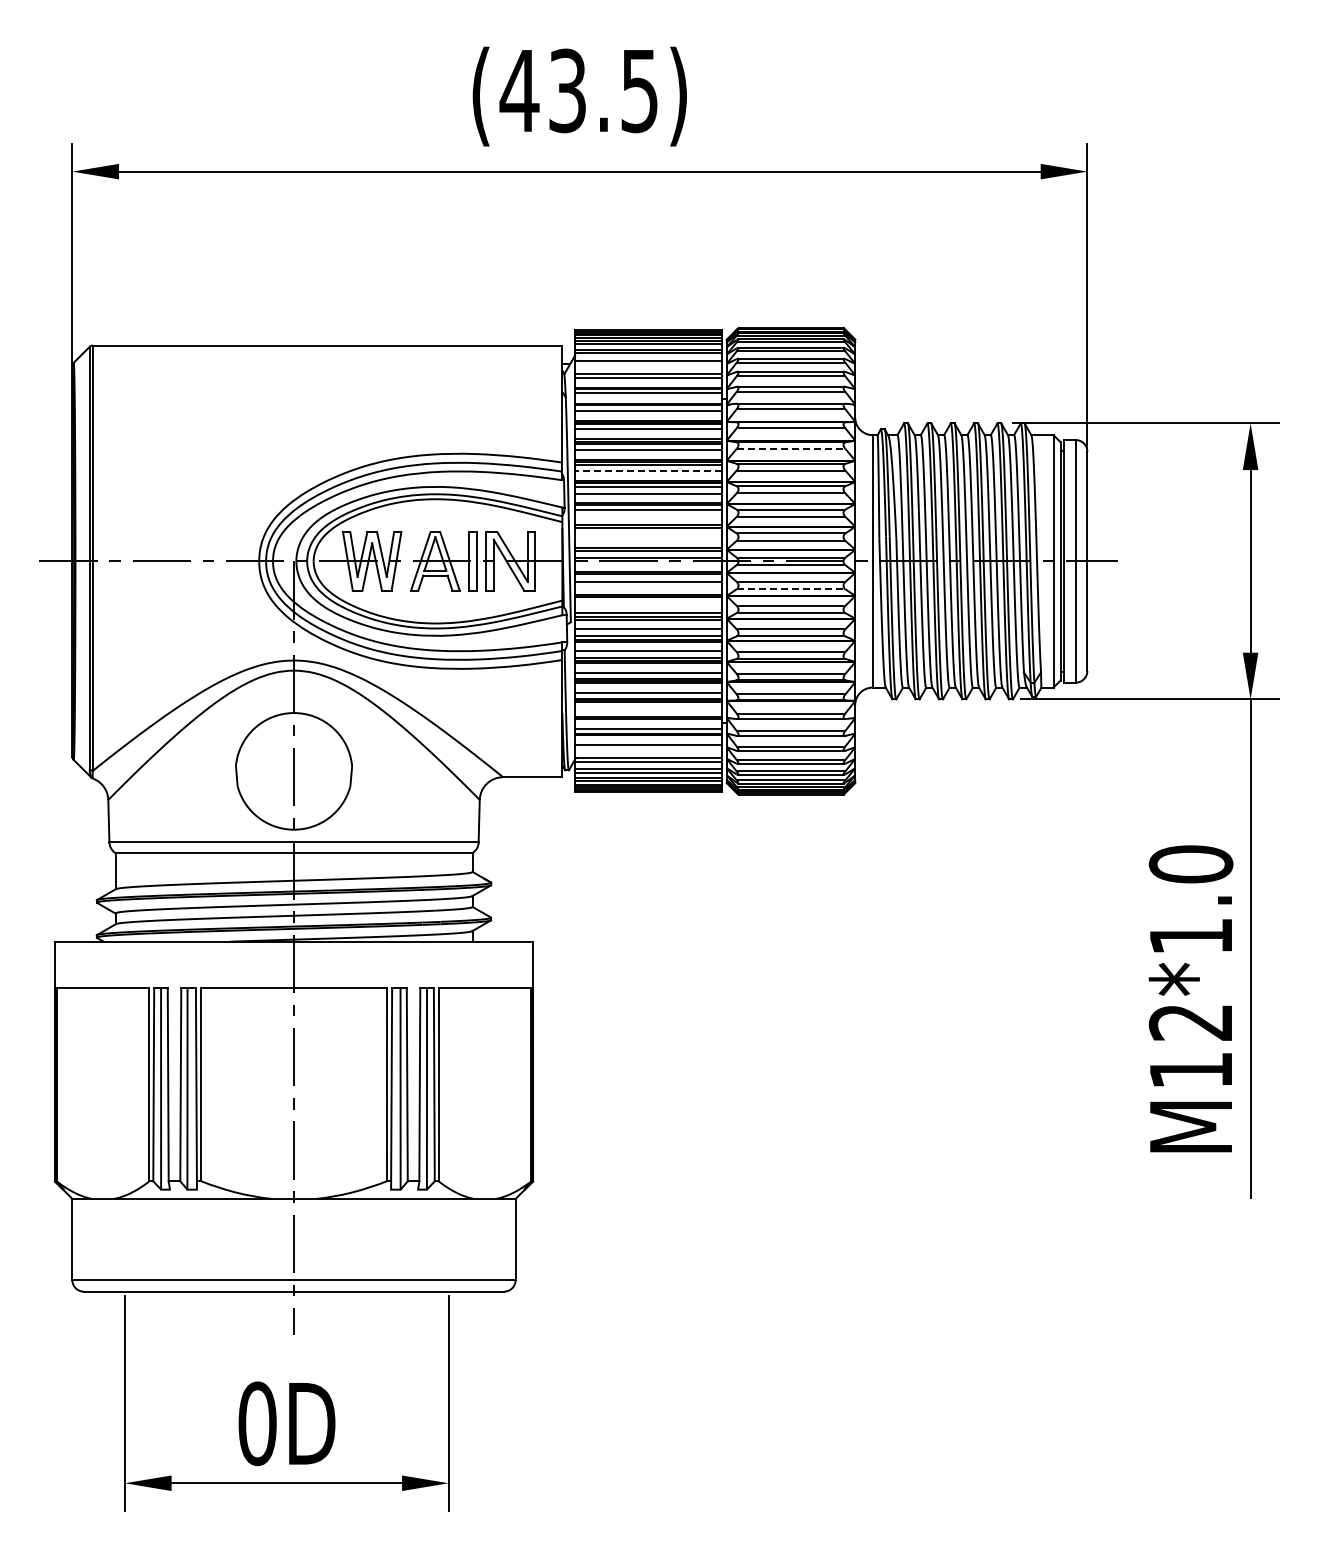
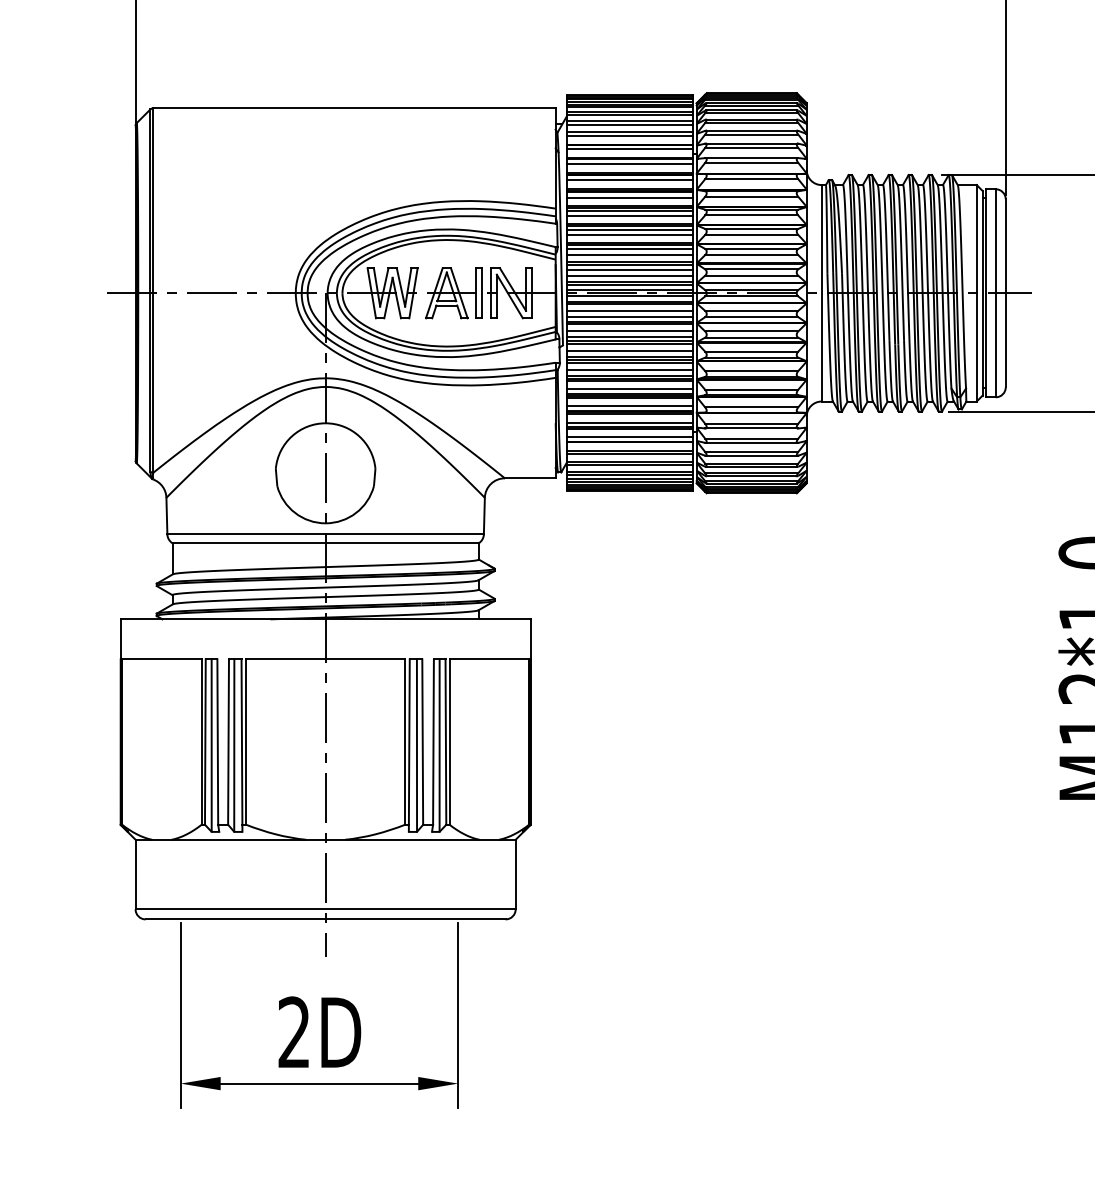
line: (648, 364) -> (629, 124), added
line: (791, 448) -> (752, 196), dashed -> solid
line: (648, 471) -> (629, 216), dashed -> solid
line: (648, 517) -> (629, 255), added
line: (648, 533) -> (629, 269), added
line: (648, 540) -> (629, 275), added
line: (648, 564) -> (629, 295), added
line: (648, 588) -> (629, 316), added
line: (791, 589) -> (752, 317), dashed -> solid
line: (648, 605) -> (629, 331), added
line: (648, 712) -> (629, 422), added
line: (648, 749) -> (629, 454), added
text: (257, 1423) -> (294, 1032), 0D -> 2D

